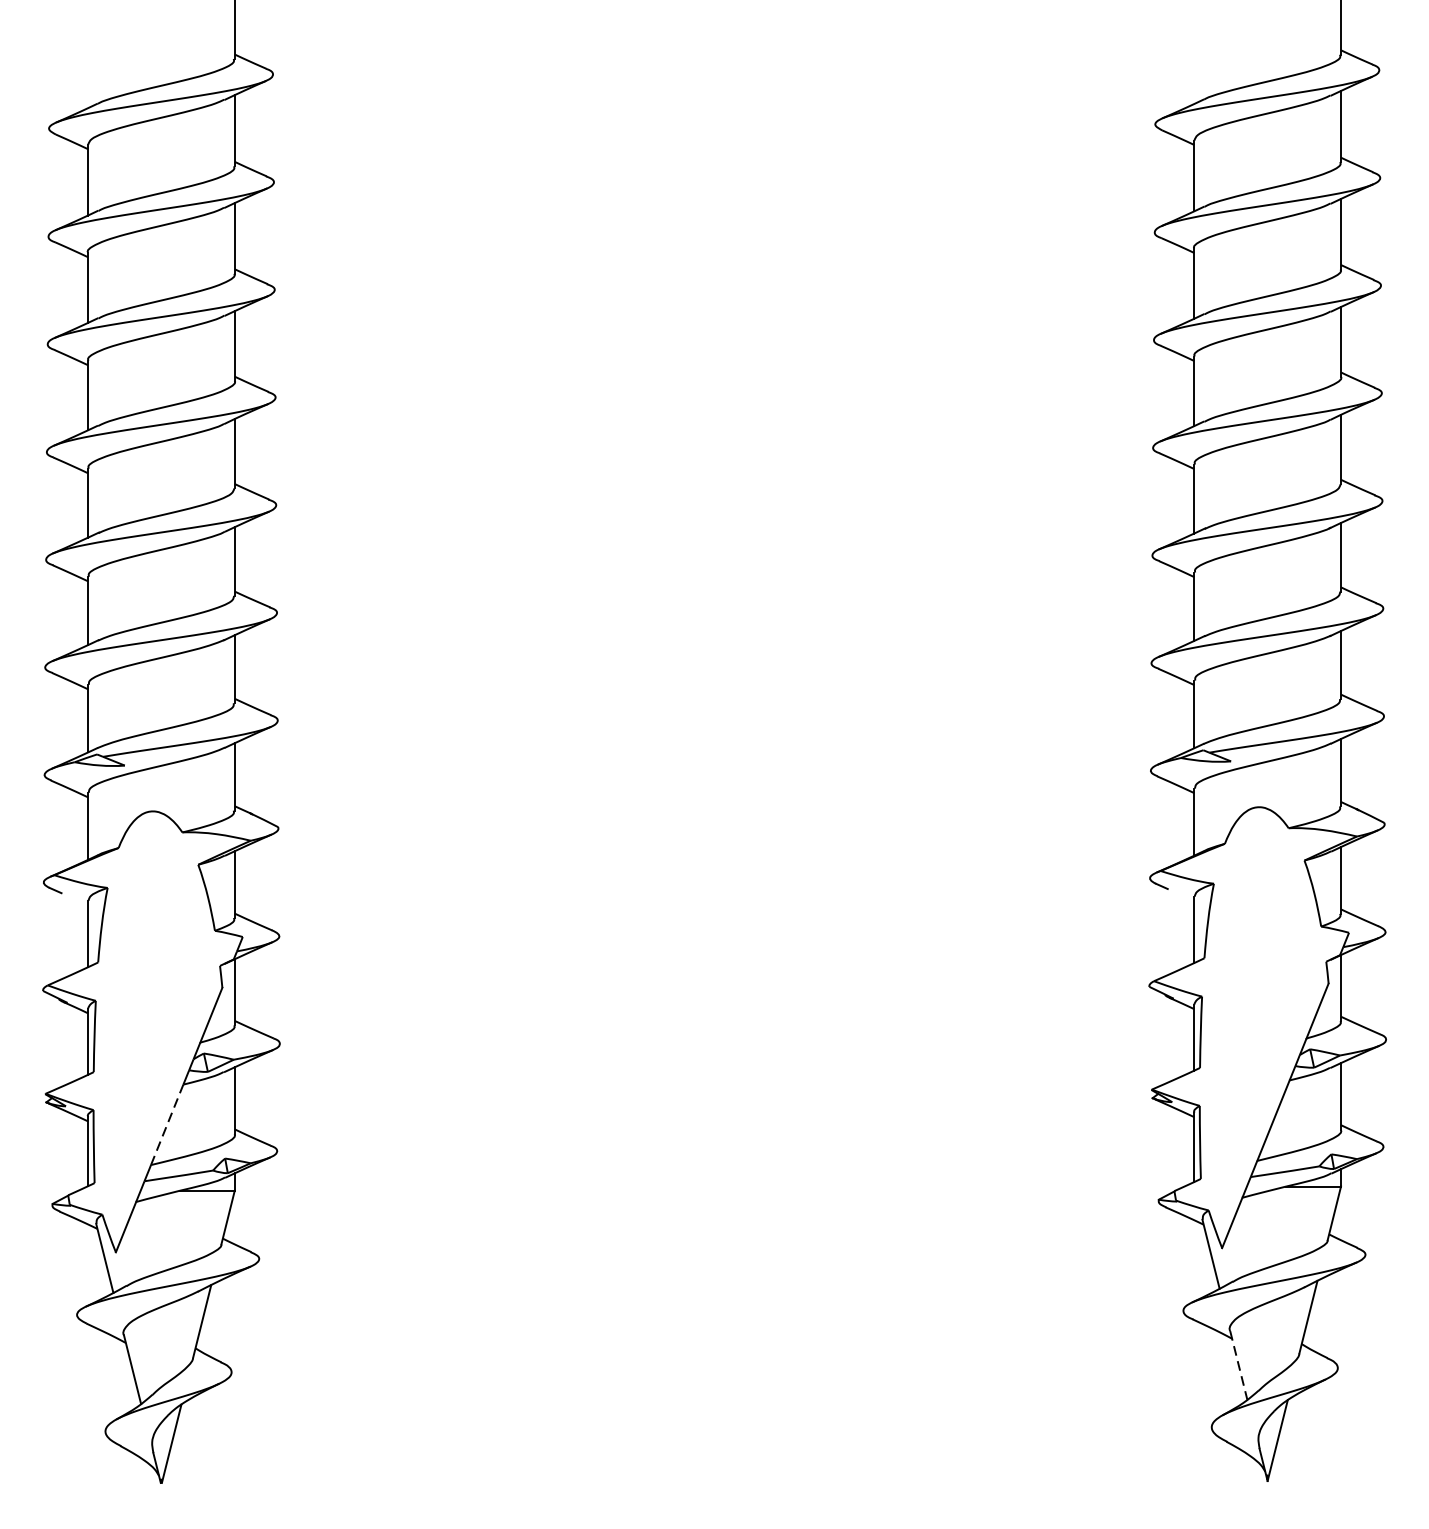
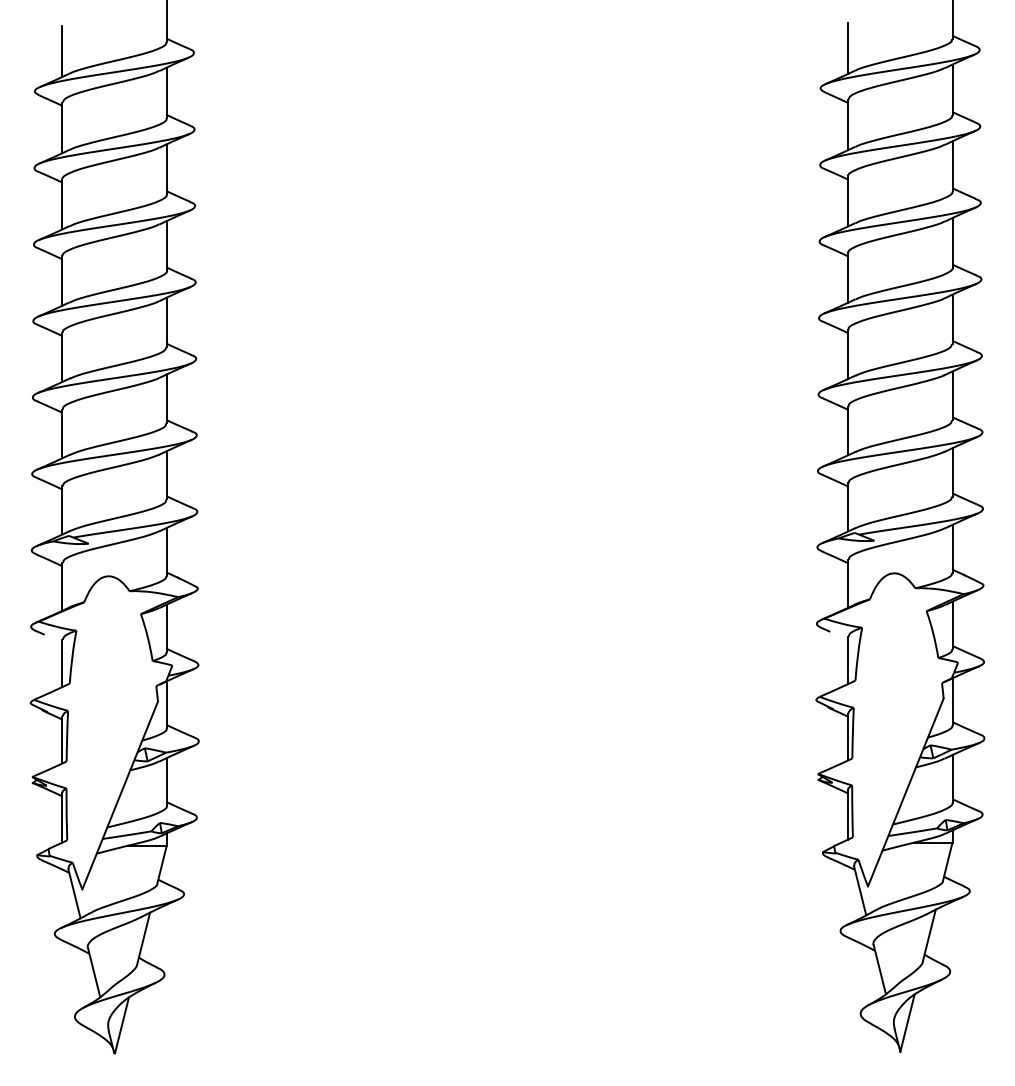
line: (1194, 68) -> (848, 48), added
line: (87, 72) -> (62, 51), added
line: (166, 1124) -> (118, 798), dashed -> solid
line: (1238, 1366) -> (879, 970), dashed -> solid

